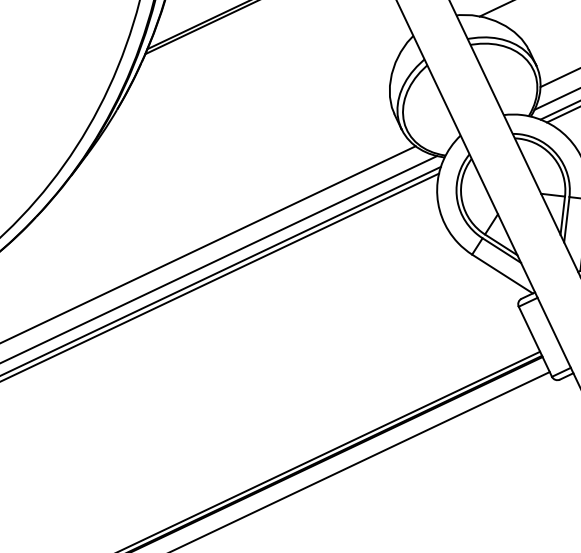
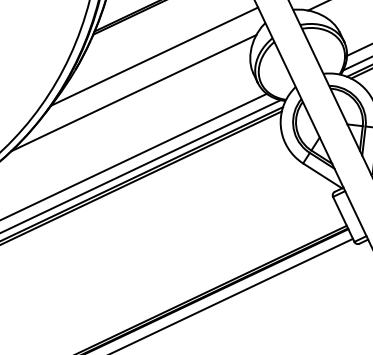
line: (240, 88) -> (154, 56), added
line: (207, 145) -> (133, 93), added

